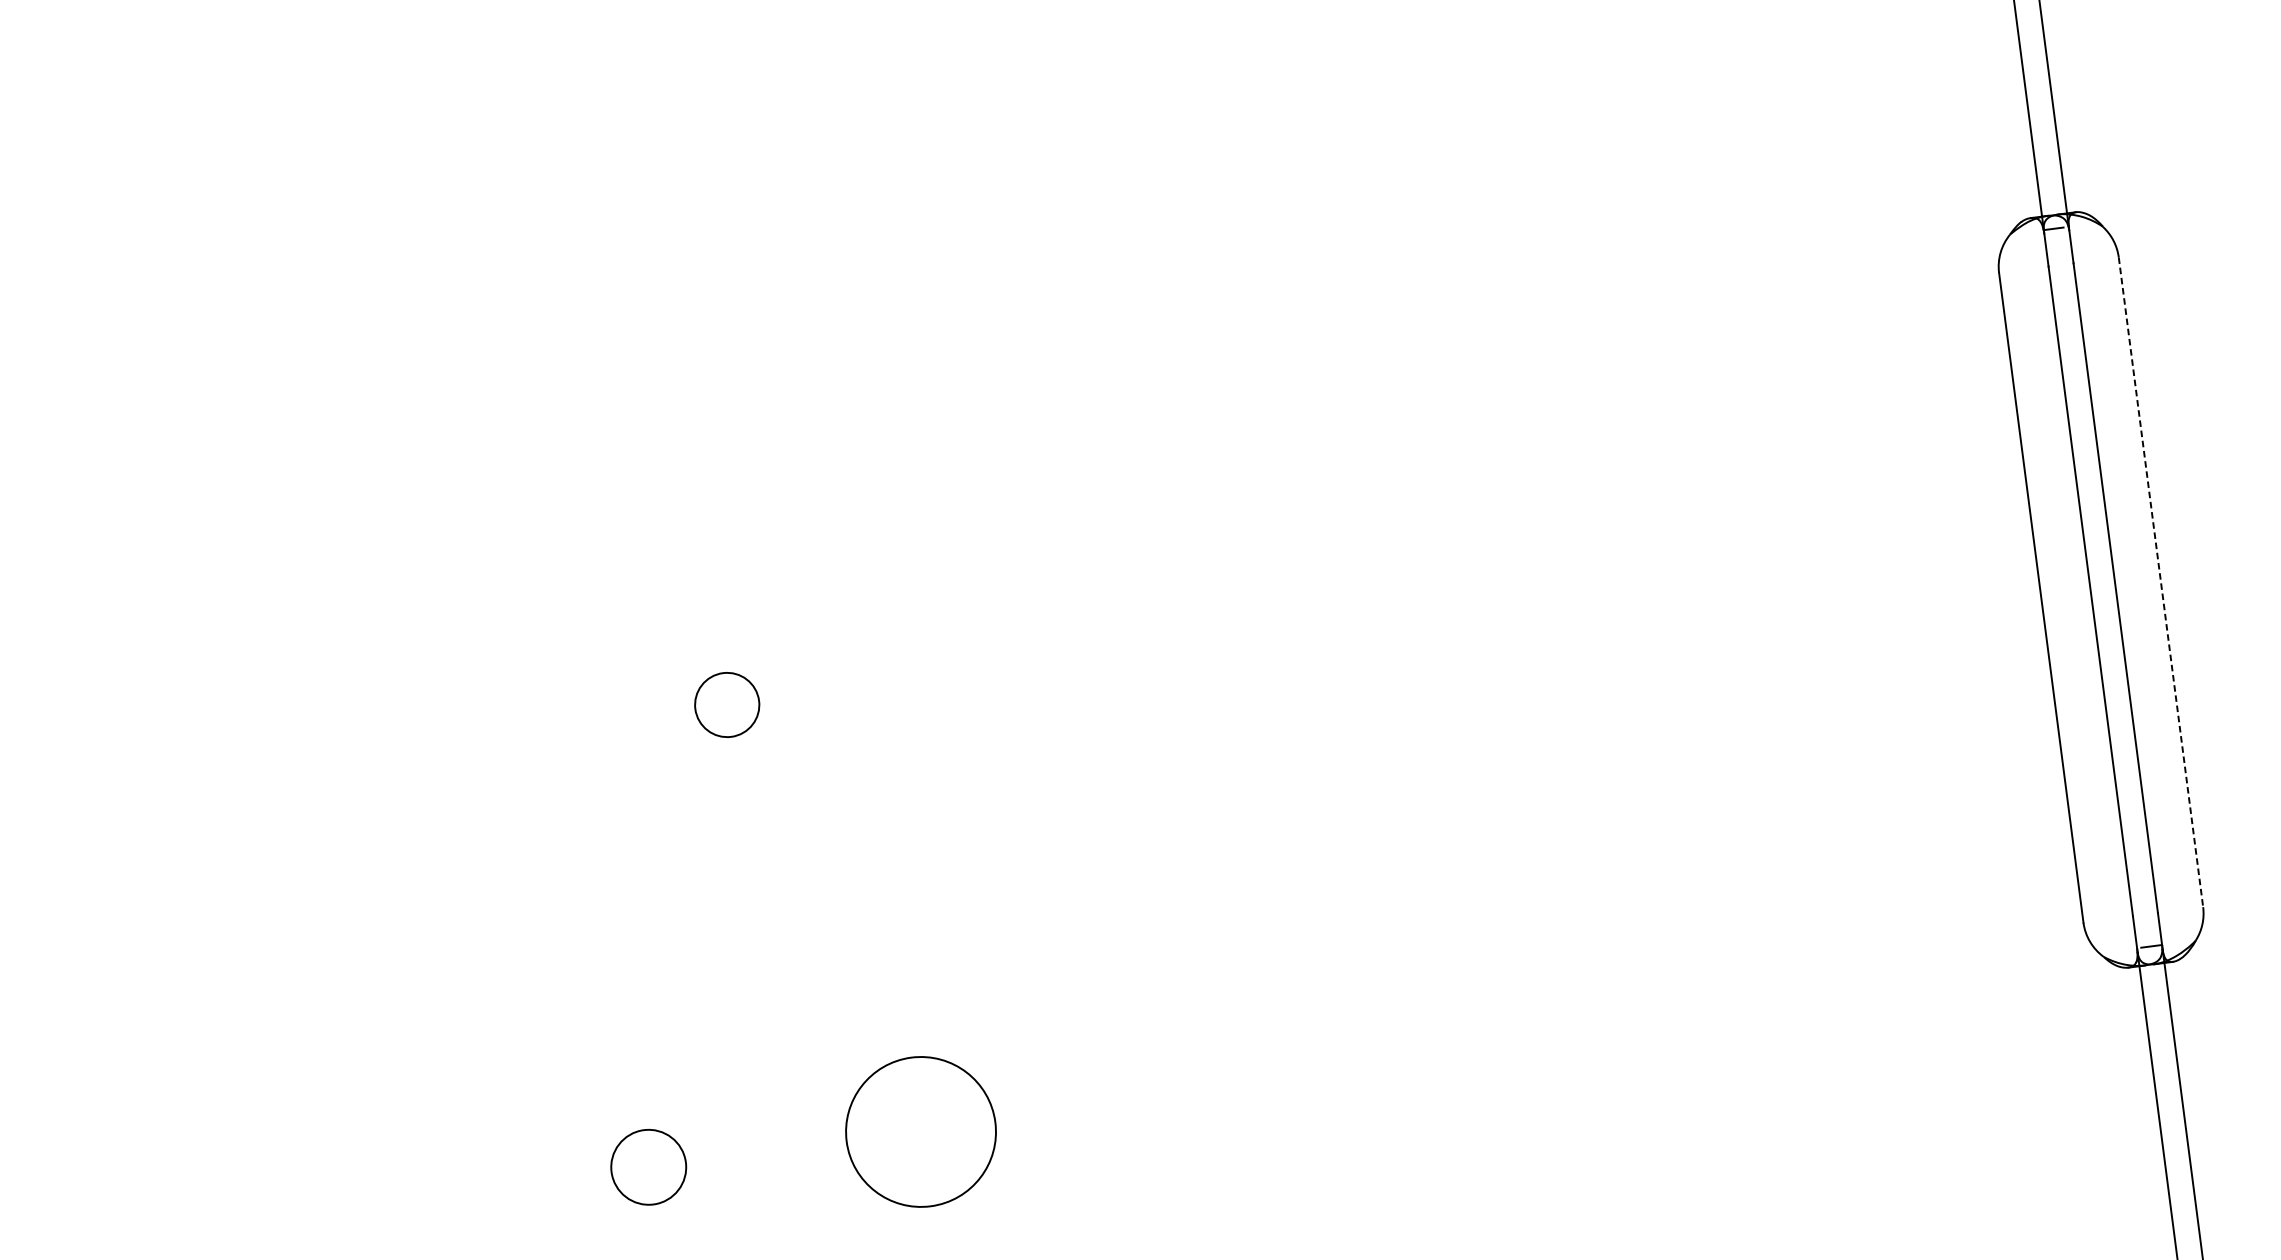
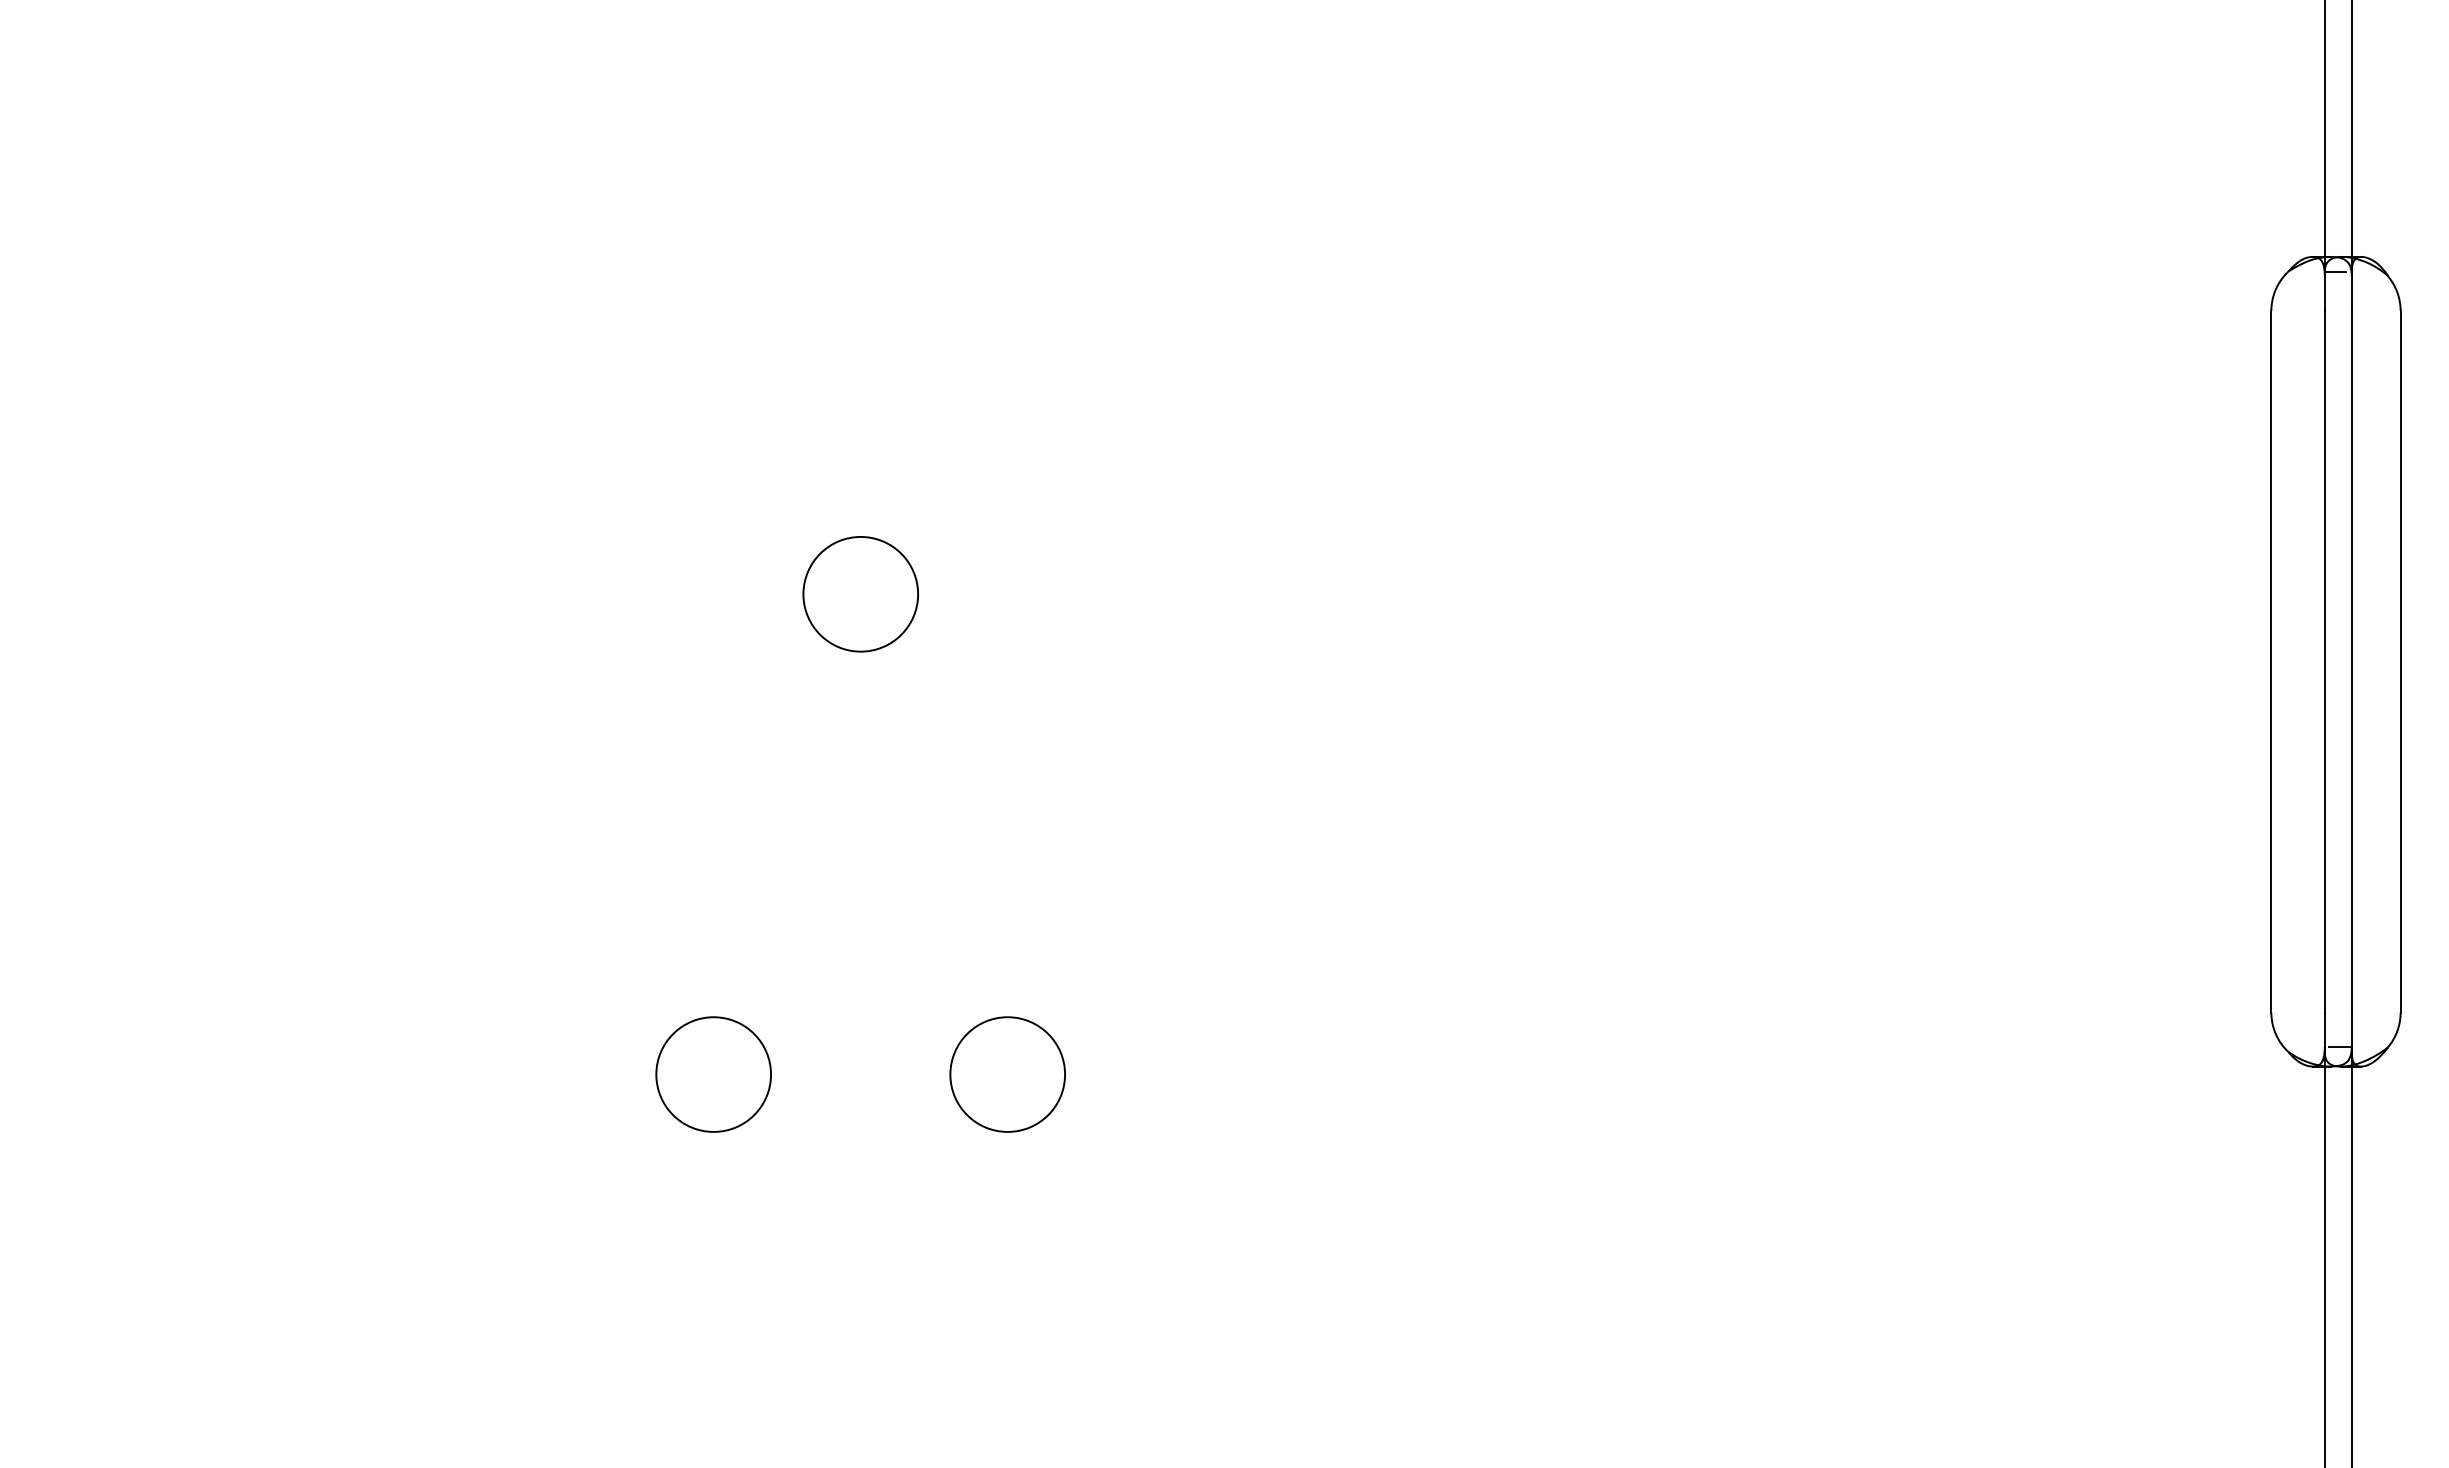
line: (2160, 582) -> (2400, 661), dashed -> solid
circle: (726, 704) -> (860, 593), size x1.67
circle: (920, 1131) -> (1007, 1074), size x0.71
circle: (648, 1167) -> (713, 1074), size x1.43

